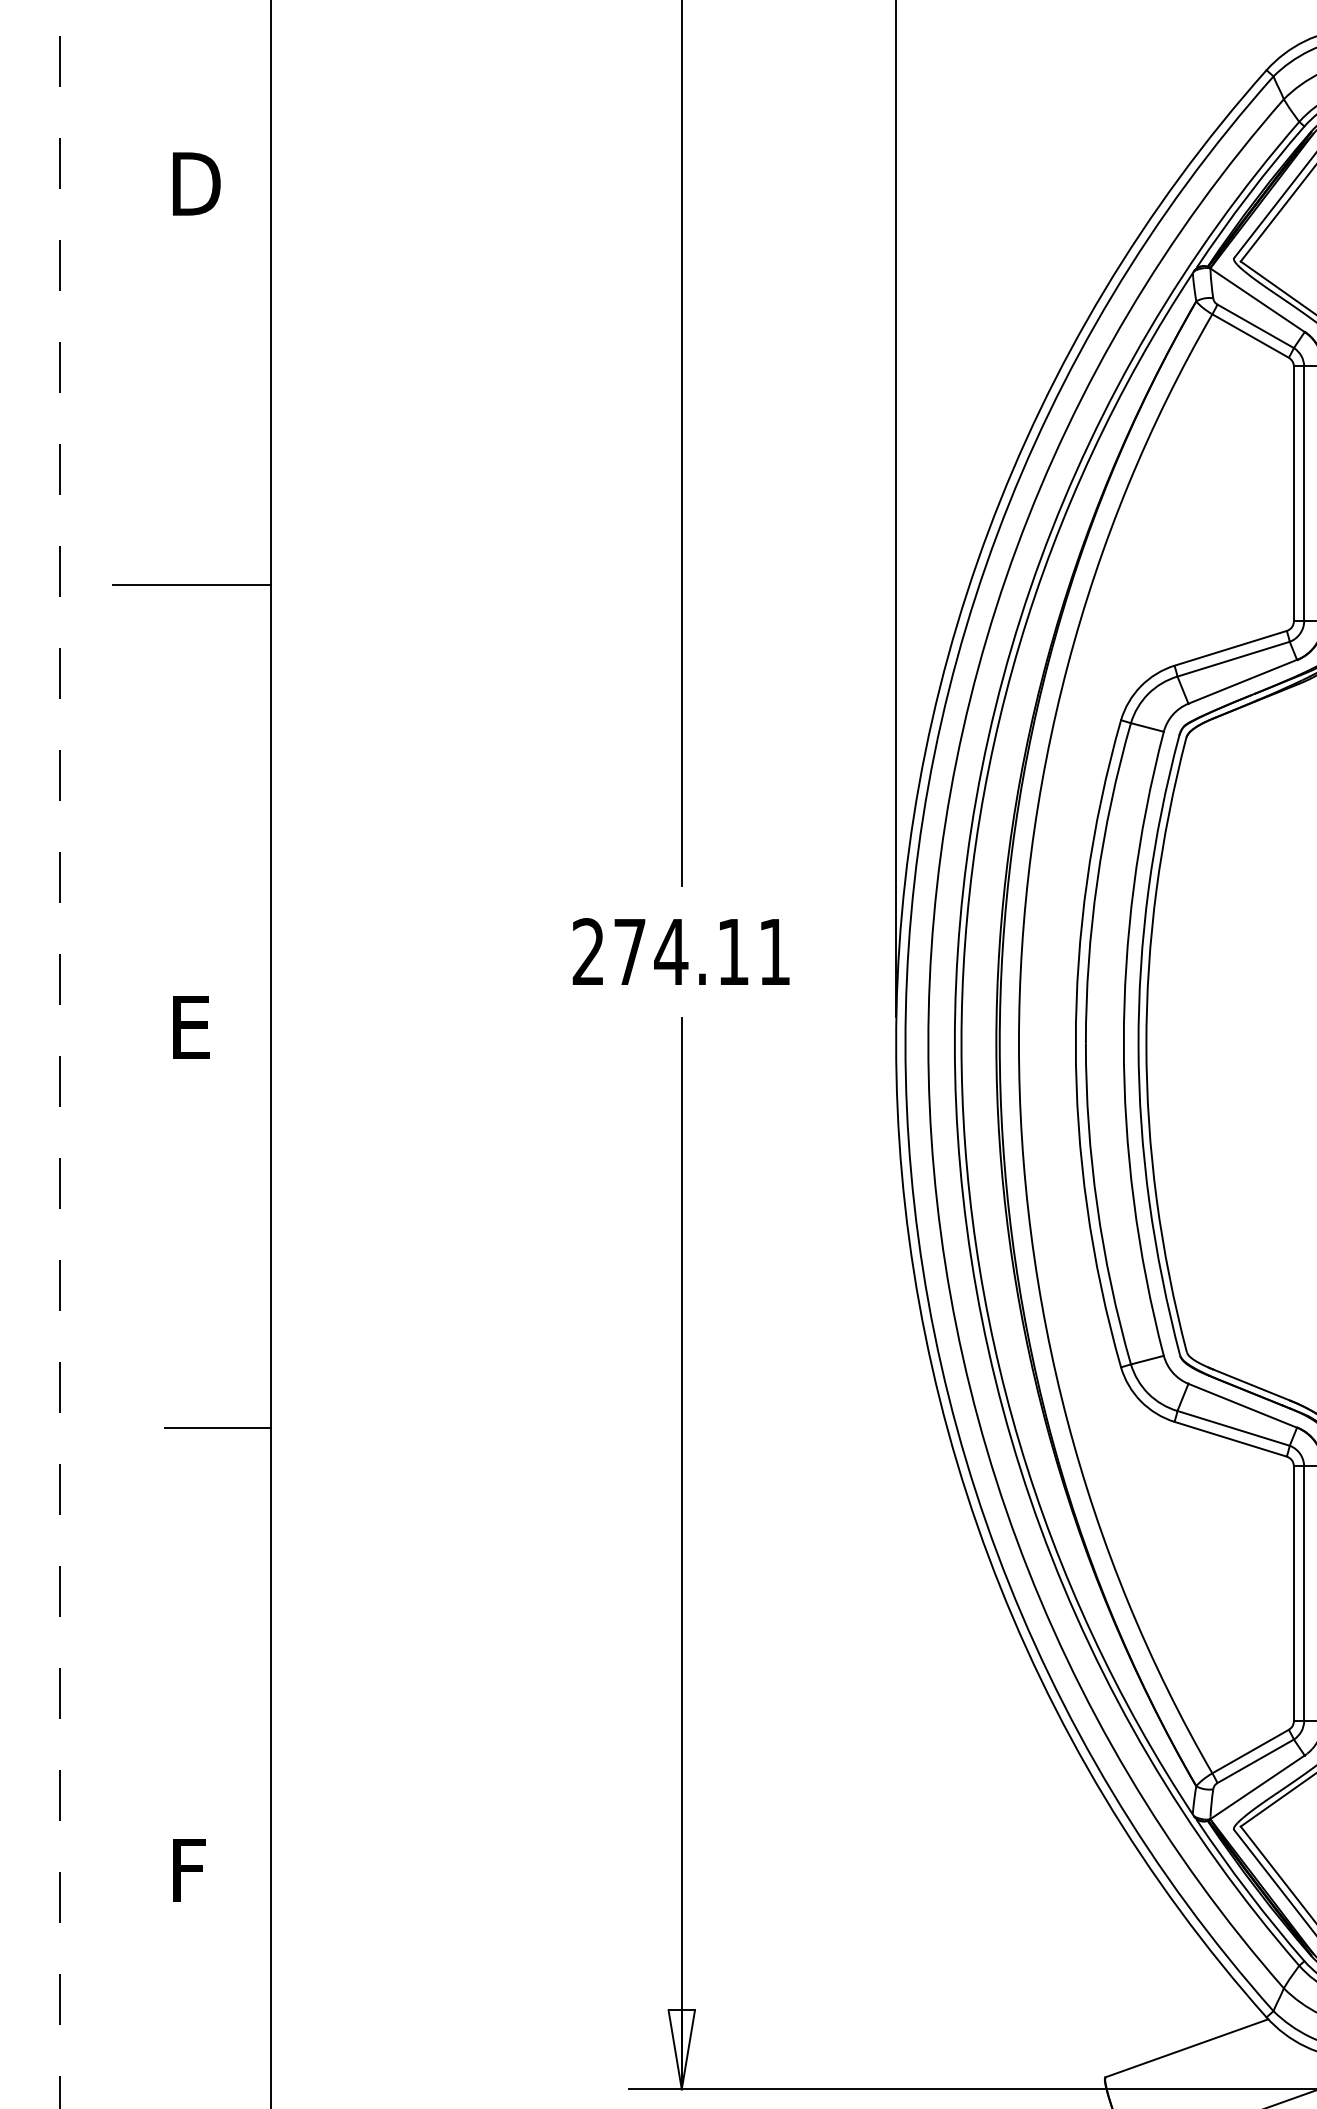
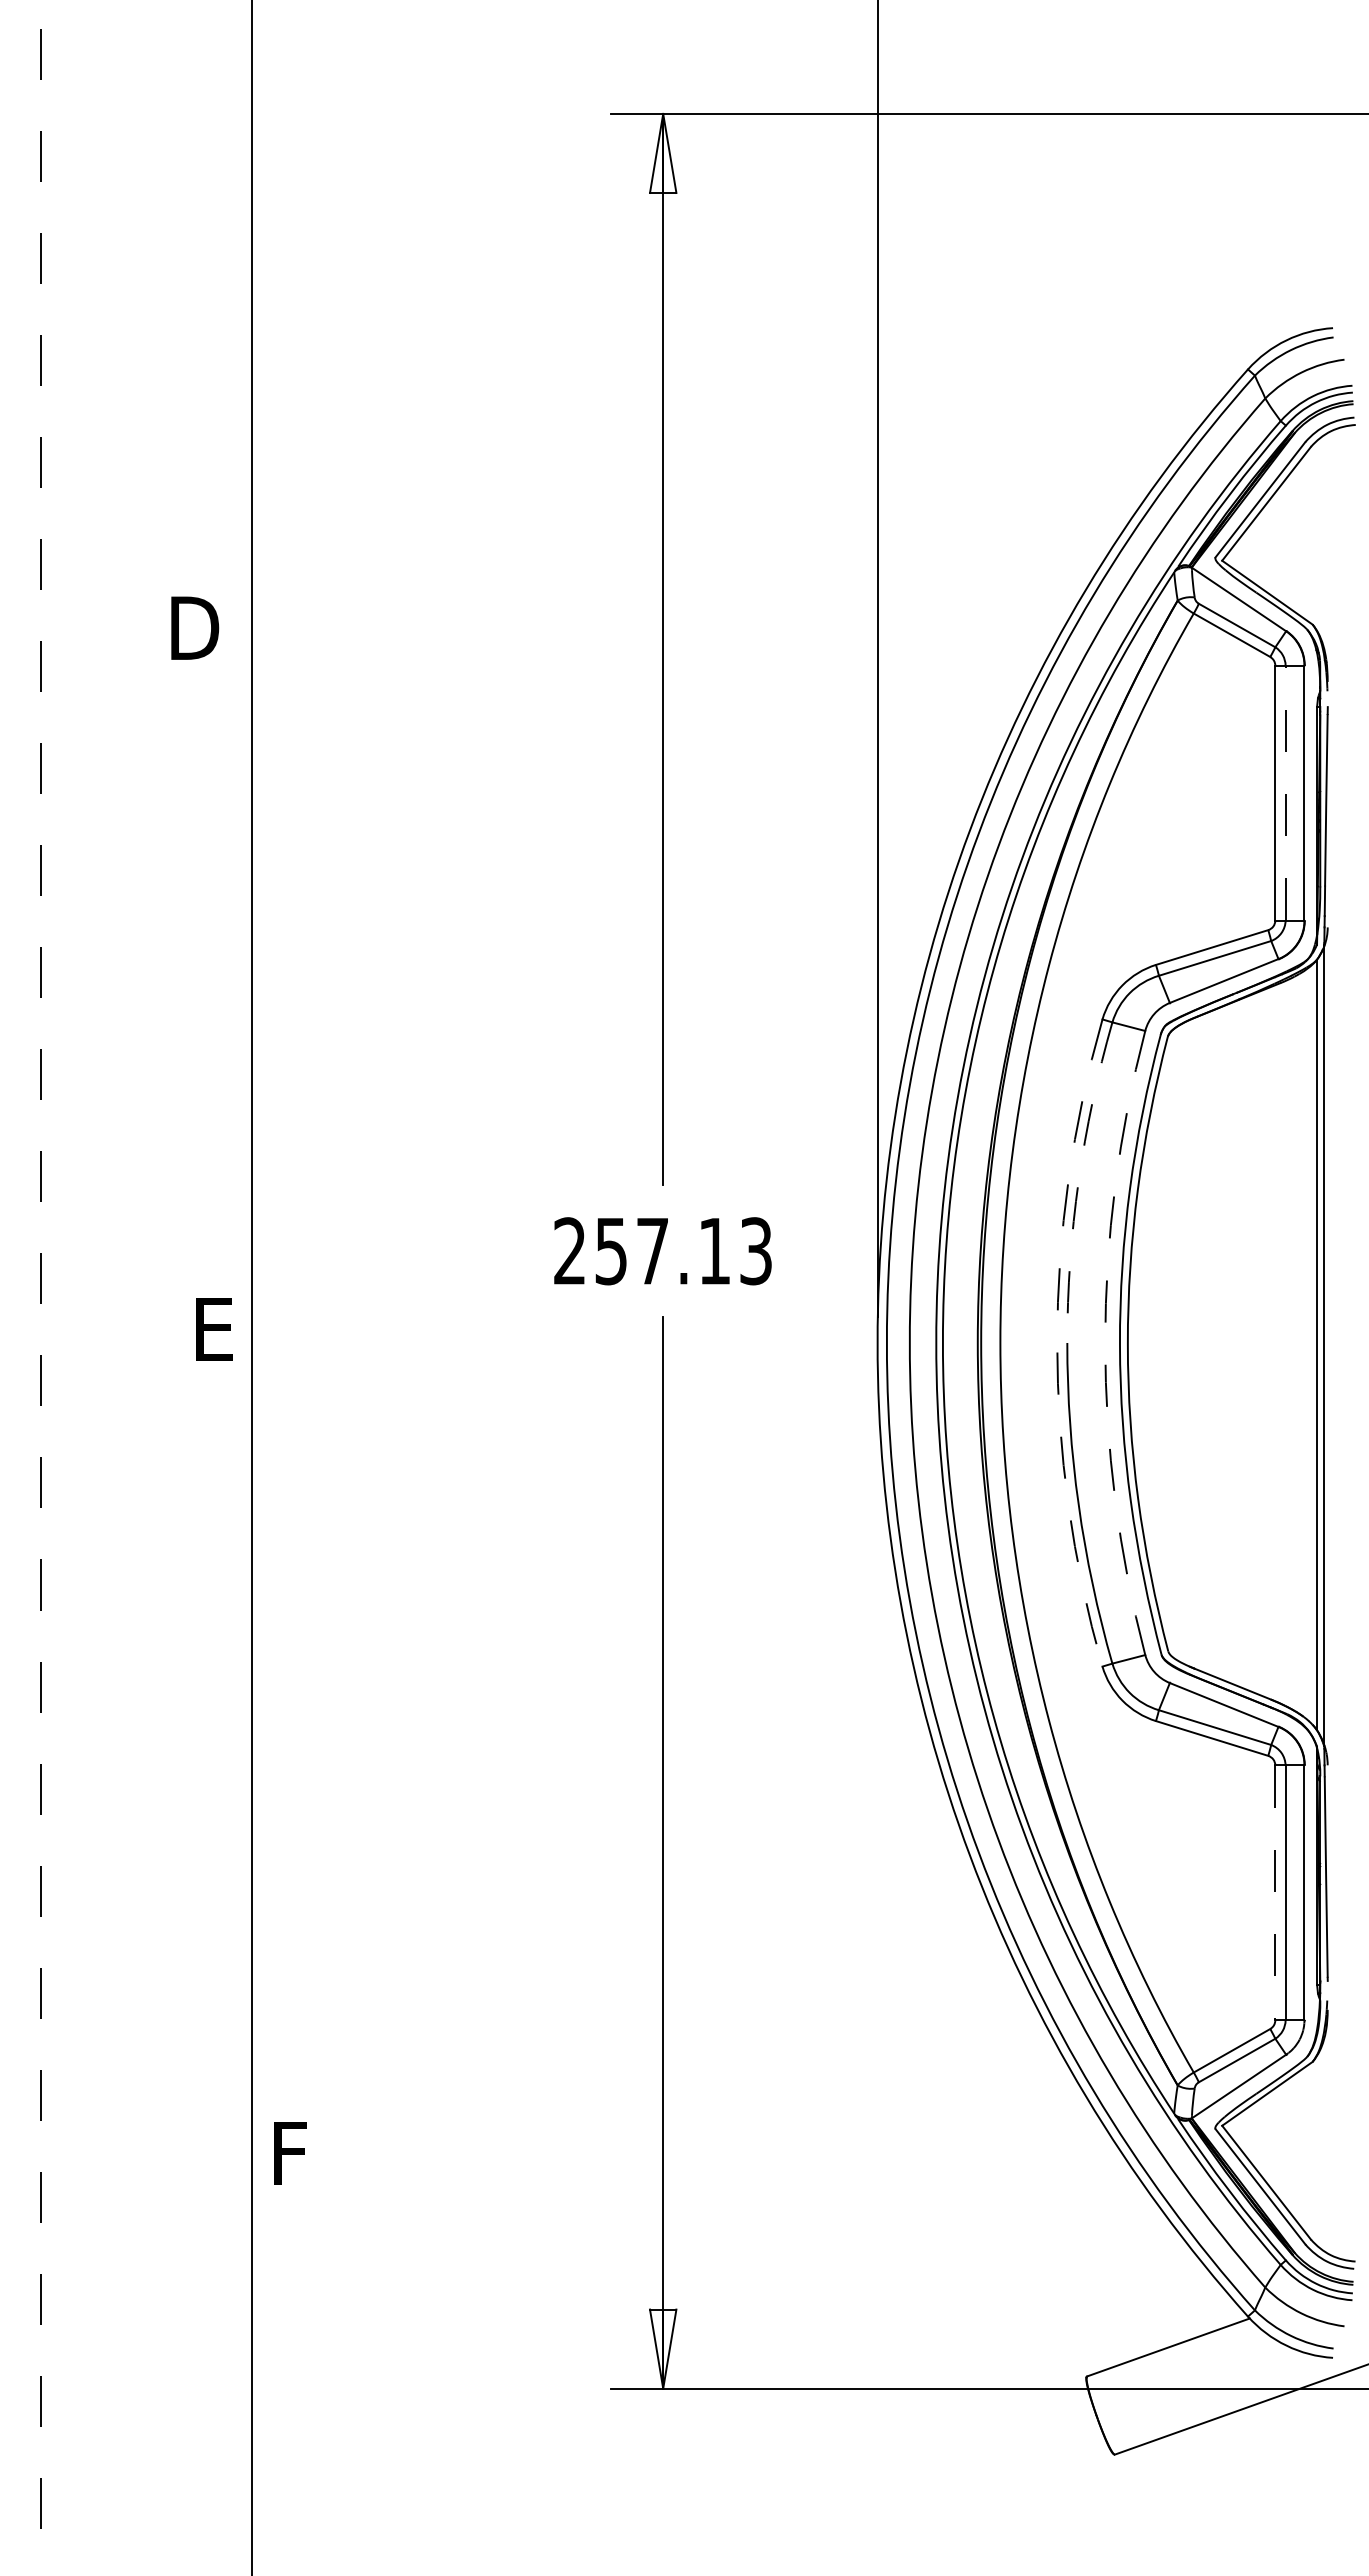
text: (197, 183) -> (195, 627), moved
line: (1304, 493) -> (1285, 792), solid -> dashed
line: (191, 584) -> (172, 883), removed
arc: (1097, 882) -> (1078, 1181), solid -> dashed
text: (702, 952) -> (683, 1251), 274.11 -> 257.13
text: (191, 1027) -> (214, 1329), moved
arc: (1076, 1044) -> (1057, 1343), solid -> dashed
arc: (1124, 1044) -> (1105, 1343), solid -> dashed
line: (218, 1427) -> (199, 1726), removed
line: (1294, 1594) -> (1275, 1893), solid -> dashed
text: (189, 1870) -> (290, 2153), moved

